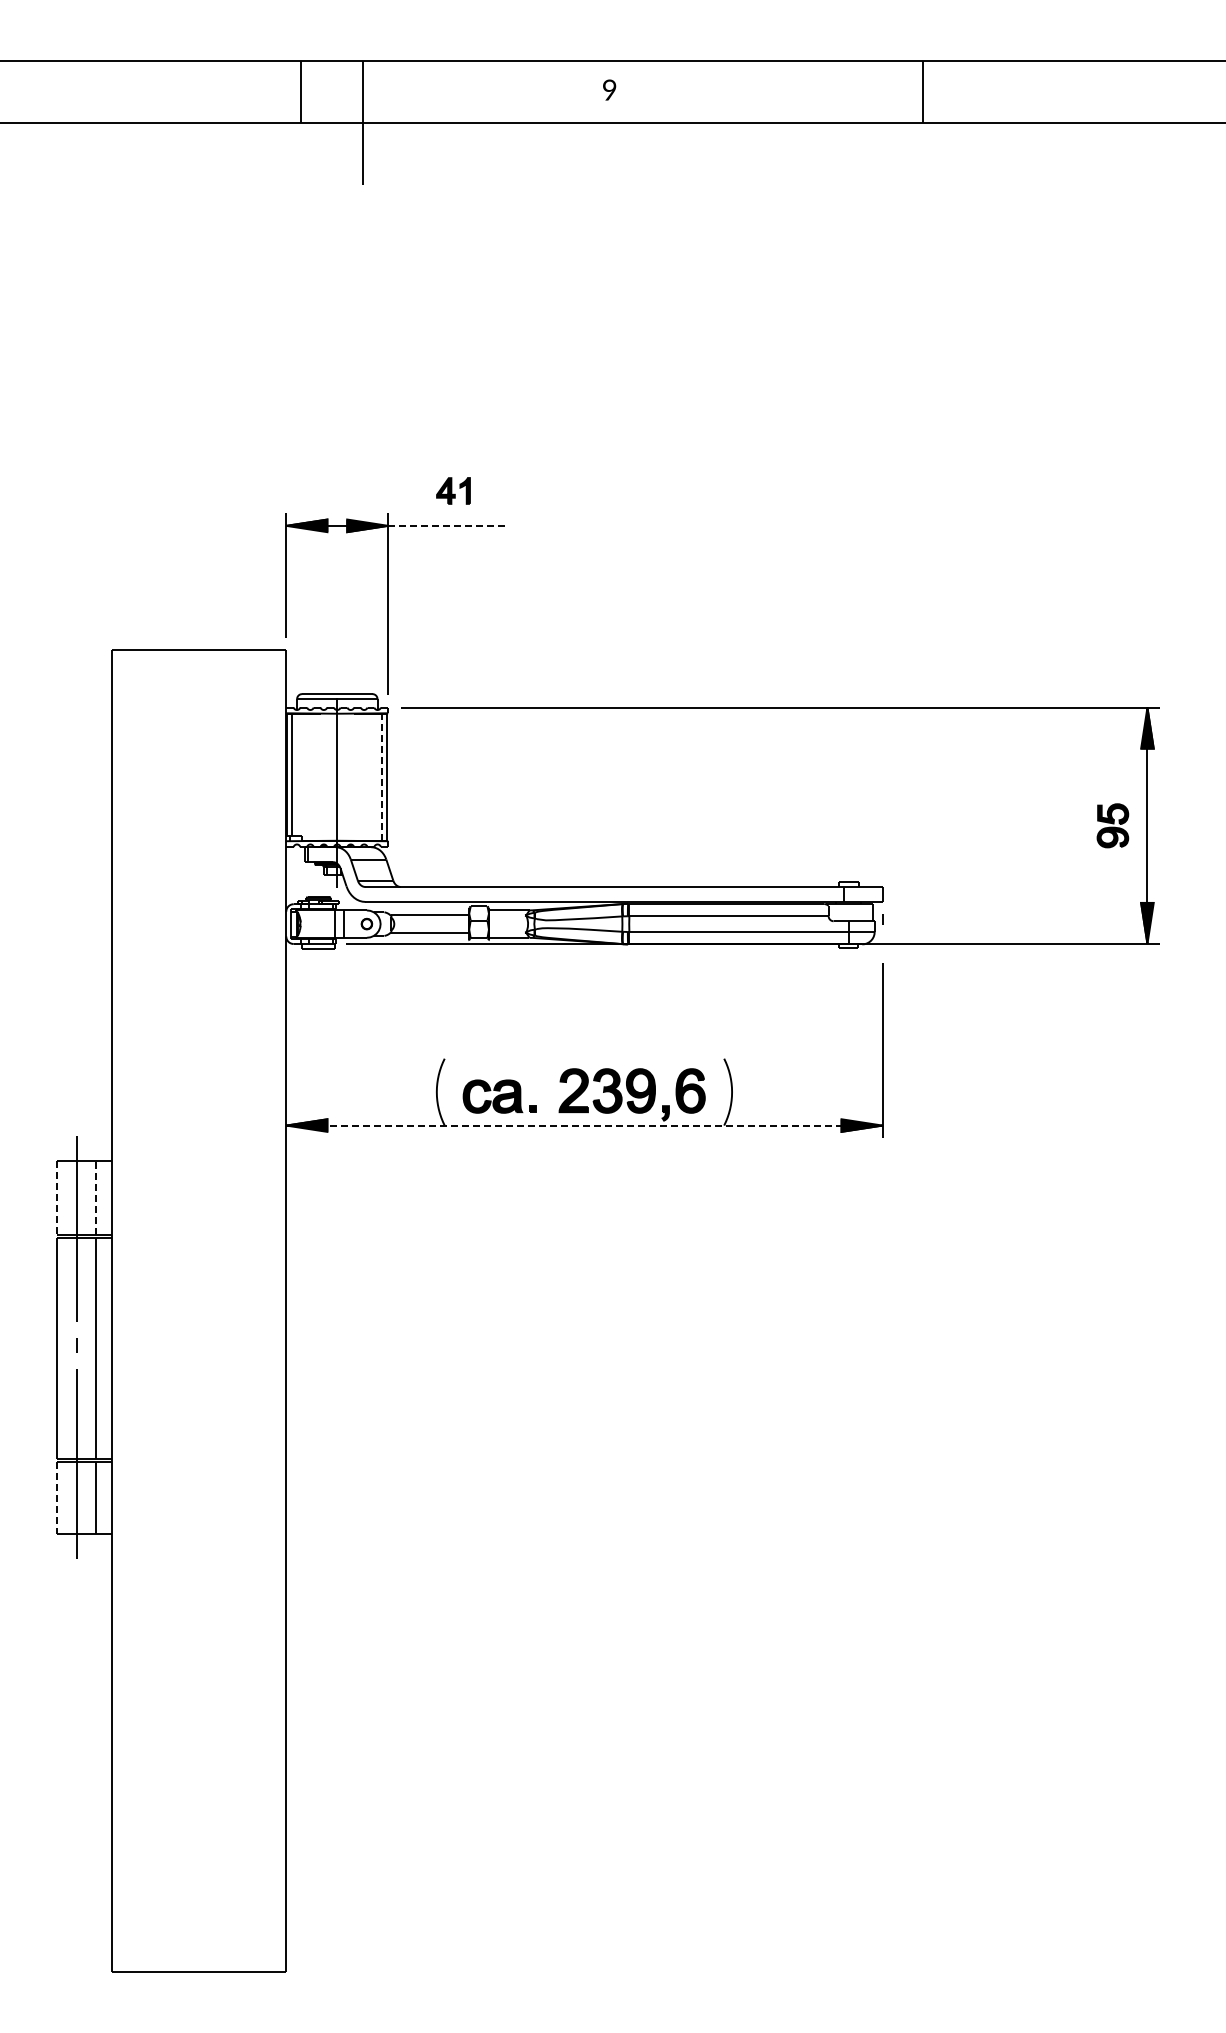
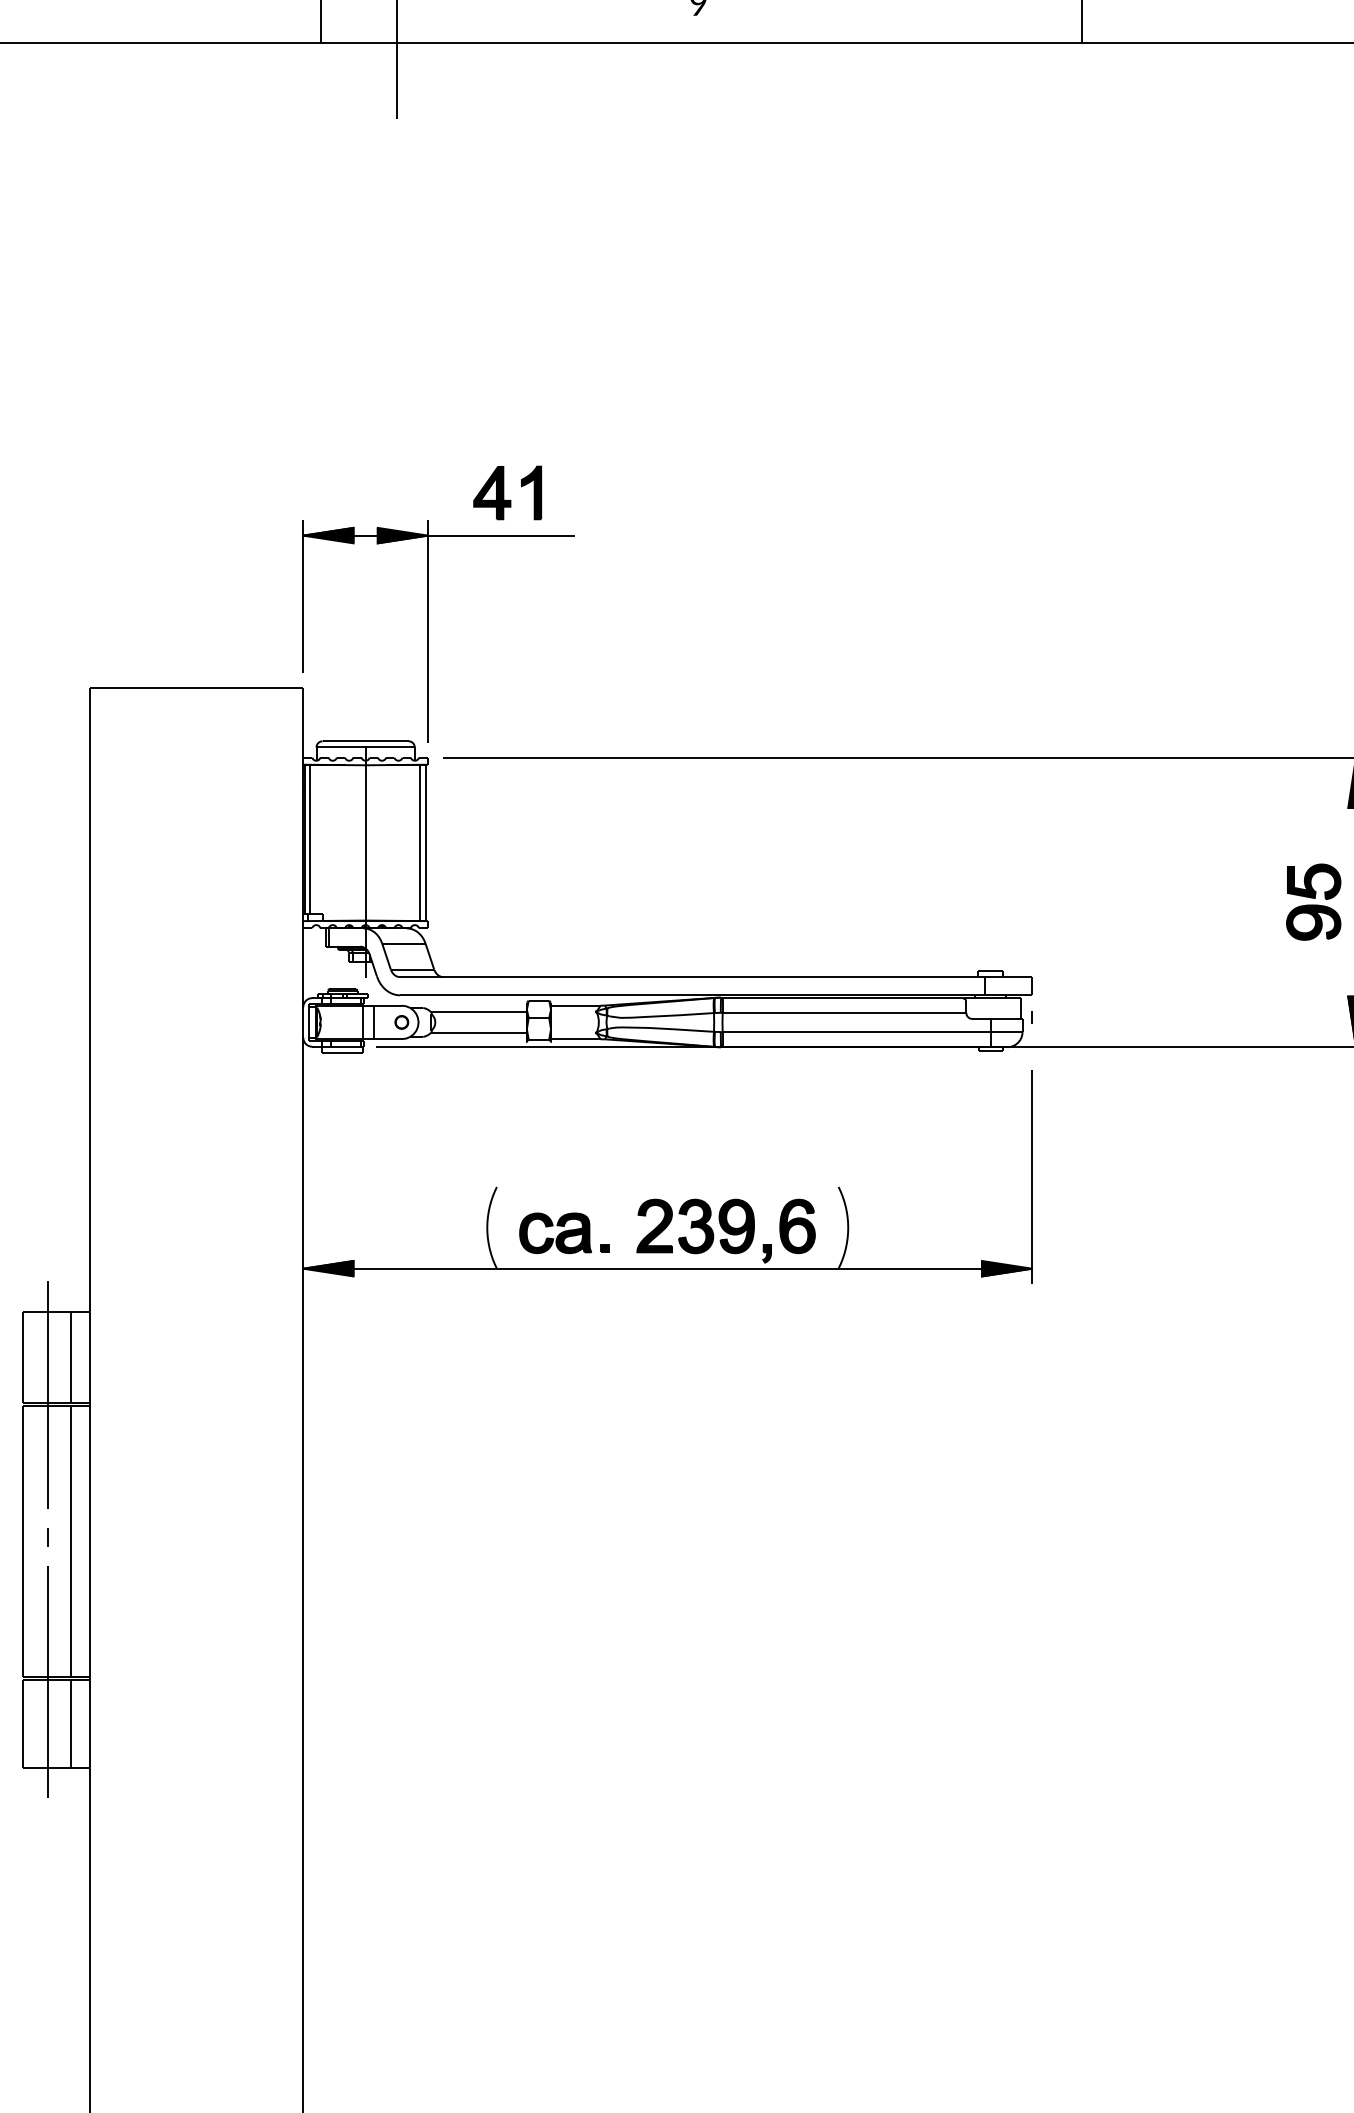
part: (453, 490) -> (507, 492), size x1.67
line: (448, 525) -> (501, 535), dashed -> solid
line: (382, 777) -> (420, 843), dashed -> solid
part: (1112, 825) -> (1313, 901), size x1.43
line: (584, 1125) -> (667, 1268), dashed -> solid
line: (96, 1197) -> (71, 1356), dashed -> solid
line: (57, 1198) -> (23, 1357), dashed -> solid
line: (57, 1498) -> (23, 1724), dashed -> solid

